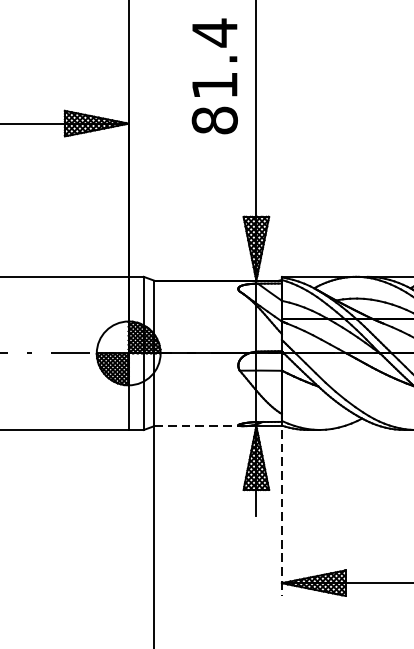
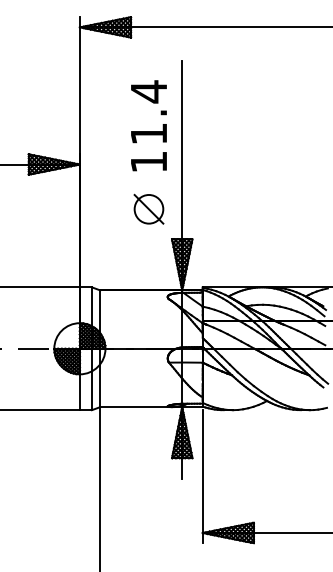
text: (214, 121) -> (148, 162), 81.4 -> 11.4
part: (214, 178) -> (148, 208), added
line: (199, 426) -> (136, 407), dashed -> solid
line: (281, 512) -> (202, 476), dashed -> solid

